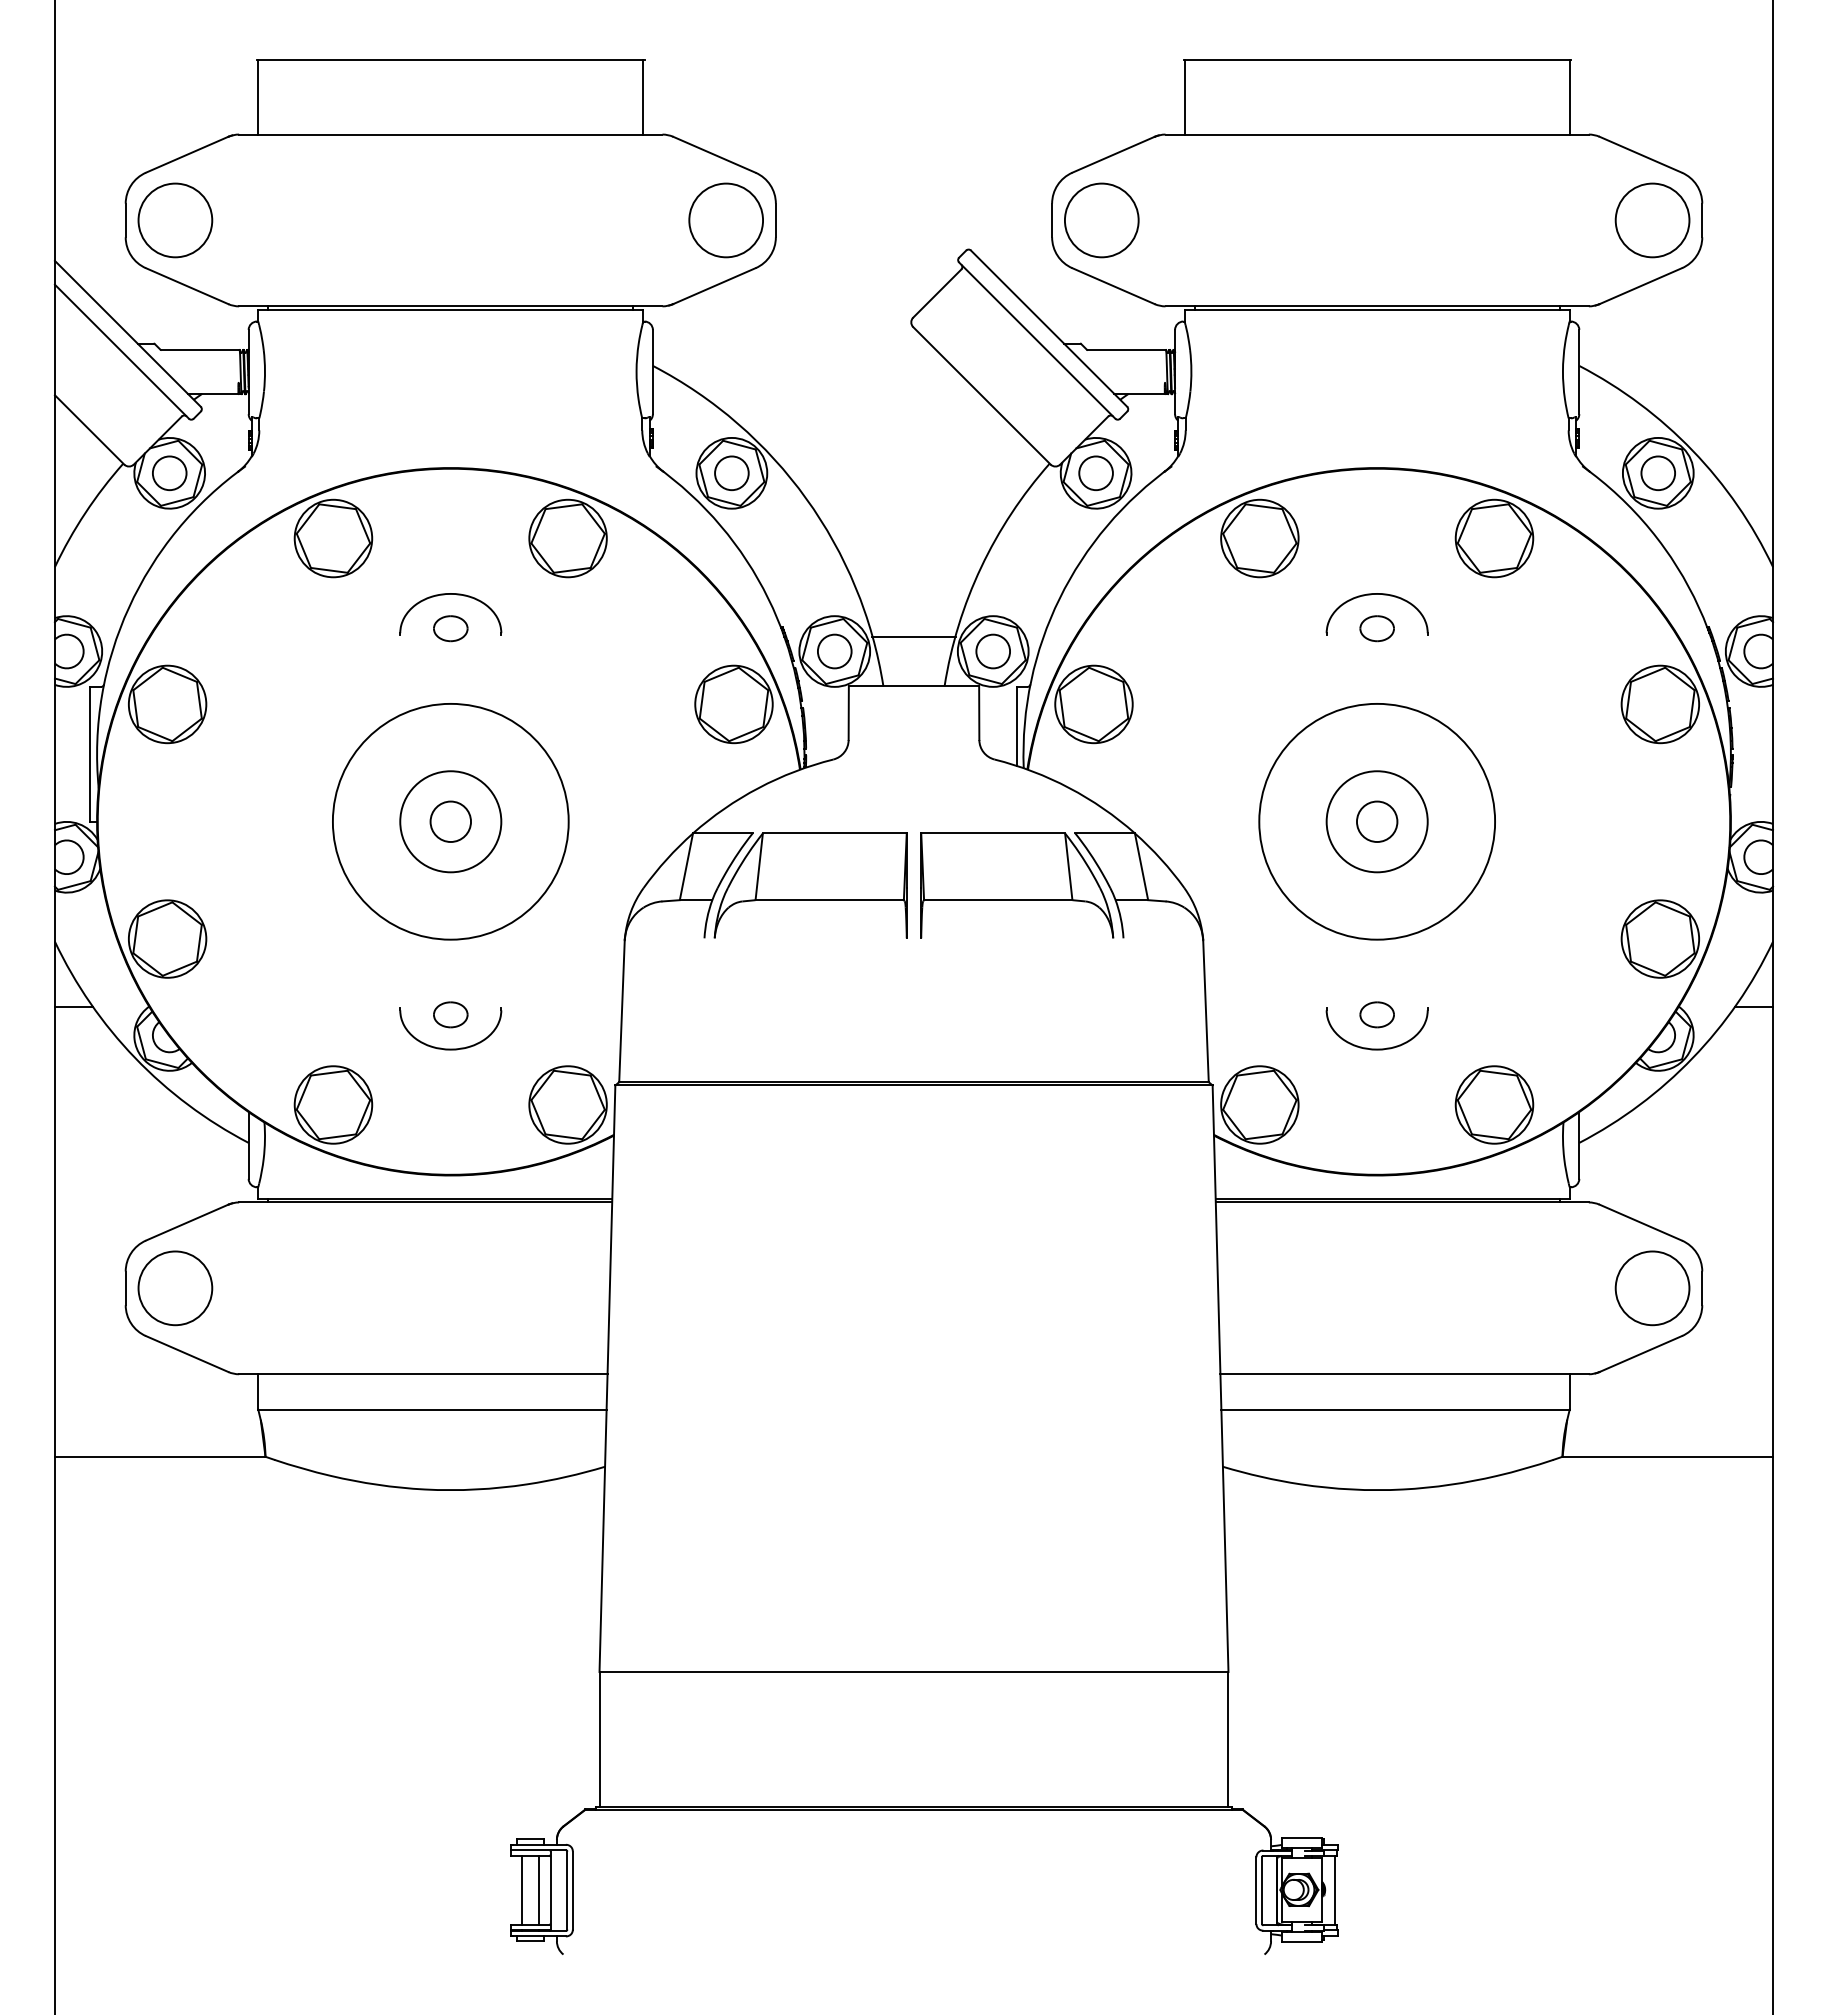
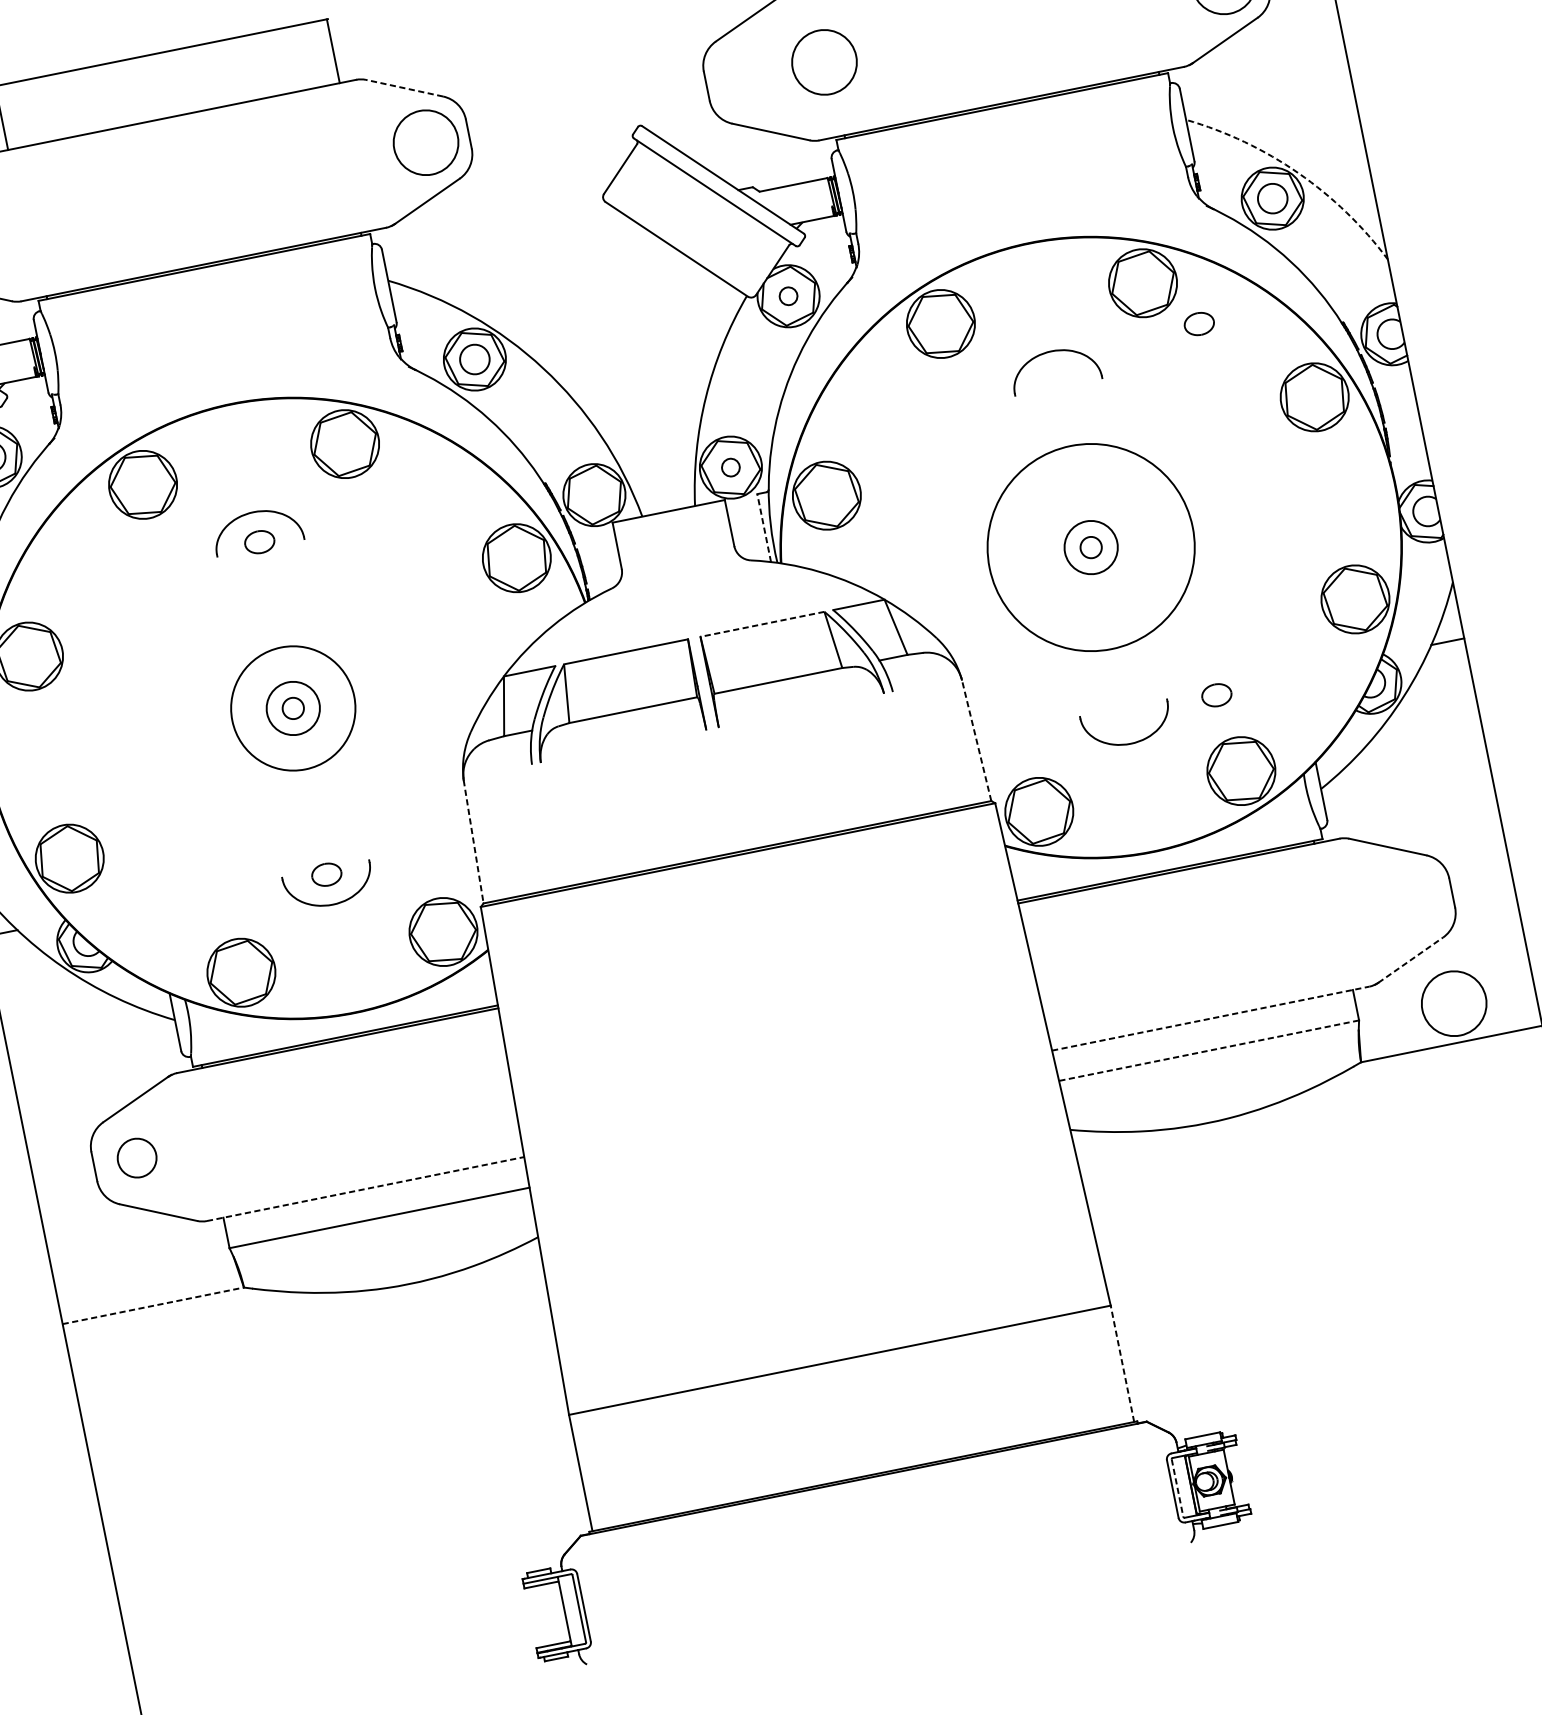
line: (714, 154) -> (404, 87), solid -> dashed
circle: (1101, 220) -> (824, 62), moved
arc: (1692, 450) -> (1298, 173), solid -> dashed
circle: (1095, 473) -> (788, 296), size x0.6
part: (1376, 628) -> (1198, 323), moved
line: (913, 636) -> (659, 468), removed
circle: (834, 651) -> (594, 495), removed
circle: (993, 651) -> (731, 467), size x0.6
line: (1016, 725) -> (763, 527), solid -> dashed
circle: (450, 821) -> (293, 708), size x0.6
circle: (450, 821) -> (293, 708), size x0.6
circle: (450, 821) -> (293, 708), size x0.6
circle: (1376, 821) -> (1090, 547), size x0.6
circle: (1376, 821) -> (1090, 547), size x0.6
line: (993, 833) -> (762, 624), solid -> dashed
line: (1205, 1010) -> (976, 739), solid -> dashed
line: (621, 1011) -> (473, 842), solid -> dashed
part: (1376, 1014) -> (1216, 695), moved
circle: (175, 1288) -> (137, 1158), size x0.6
circle: (1652, 1288) -> (1454, 1003), moved
line: (1640, 1354) -> (1410, 960), solid -> dashed
line: (423, 1374) -> (365, 1189), solid -> dashed
line: (1405, 1374) -> (1211, 1018), solid -> dashed
line: (1395, 1409) -> (1209, 1050), solid -> dashed
line: (160, 1456) -> (153, 1305), solid -> dashed
line: (1228, 1739) -> (1122, 1363), solid -> dashed
line: (522, 1889) -> (540, 1615), removed
line: (539, 1889) -> (555, 1612), removed
line: (1334, 1889) -> (1239, 1474), removed
line: (1261, 1891) -> (1177, 1488), solid -> dashed

